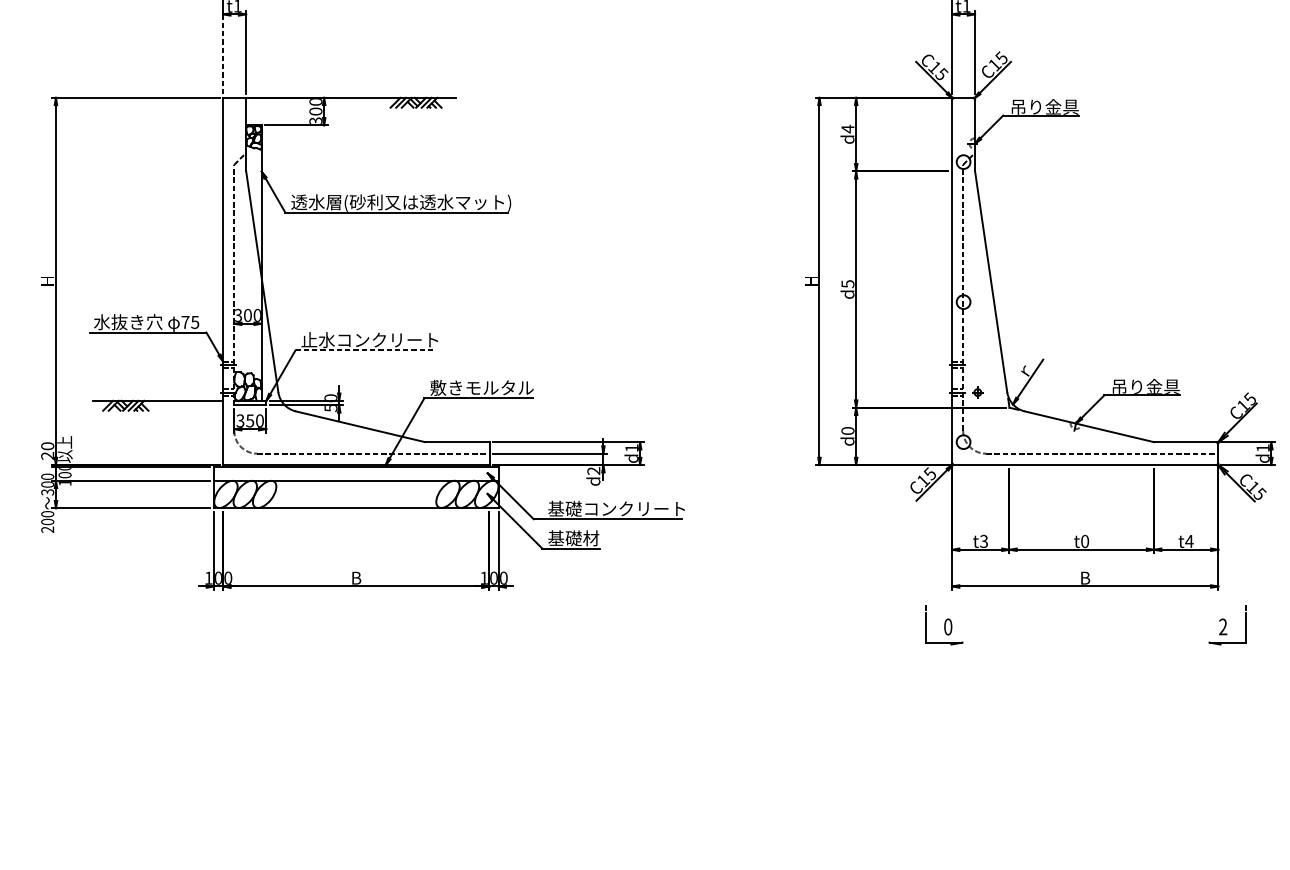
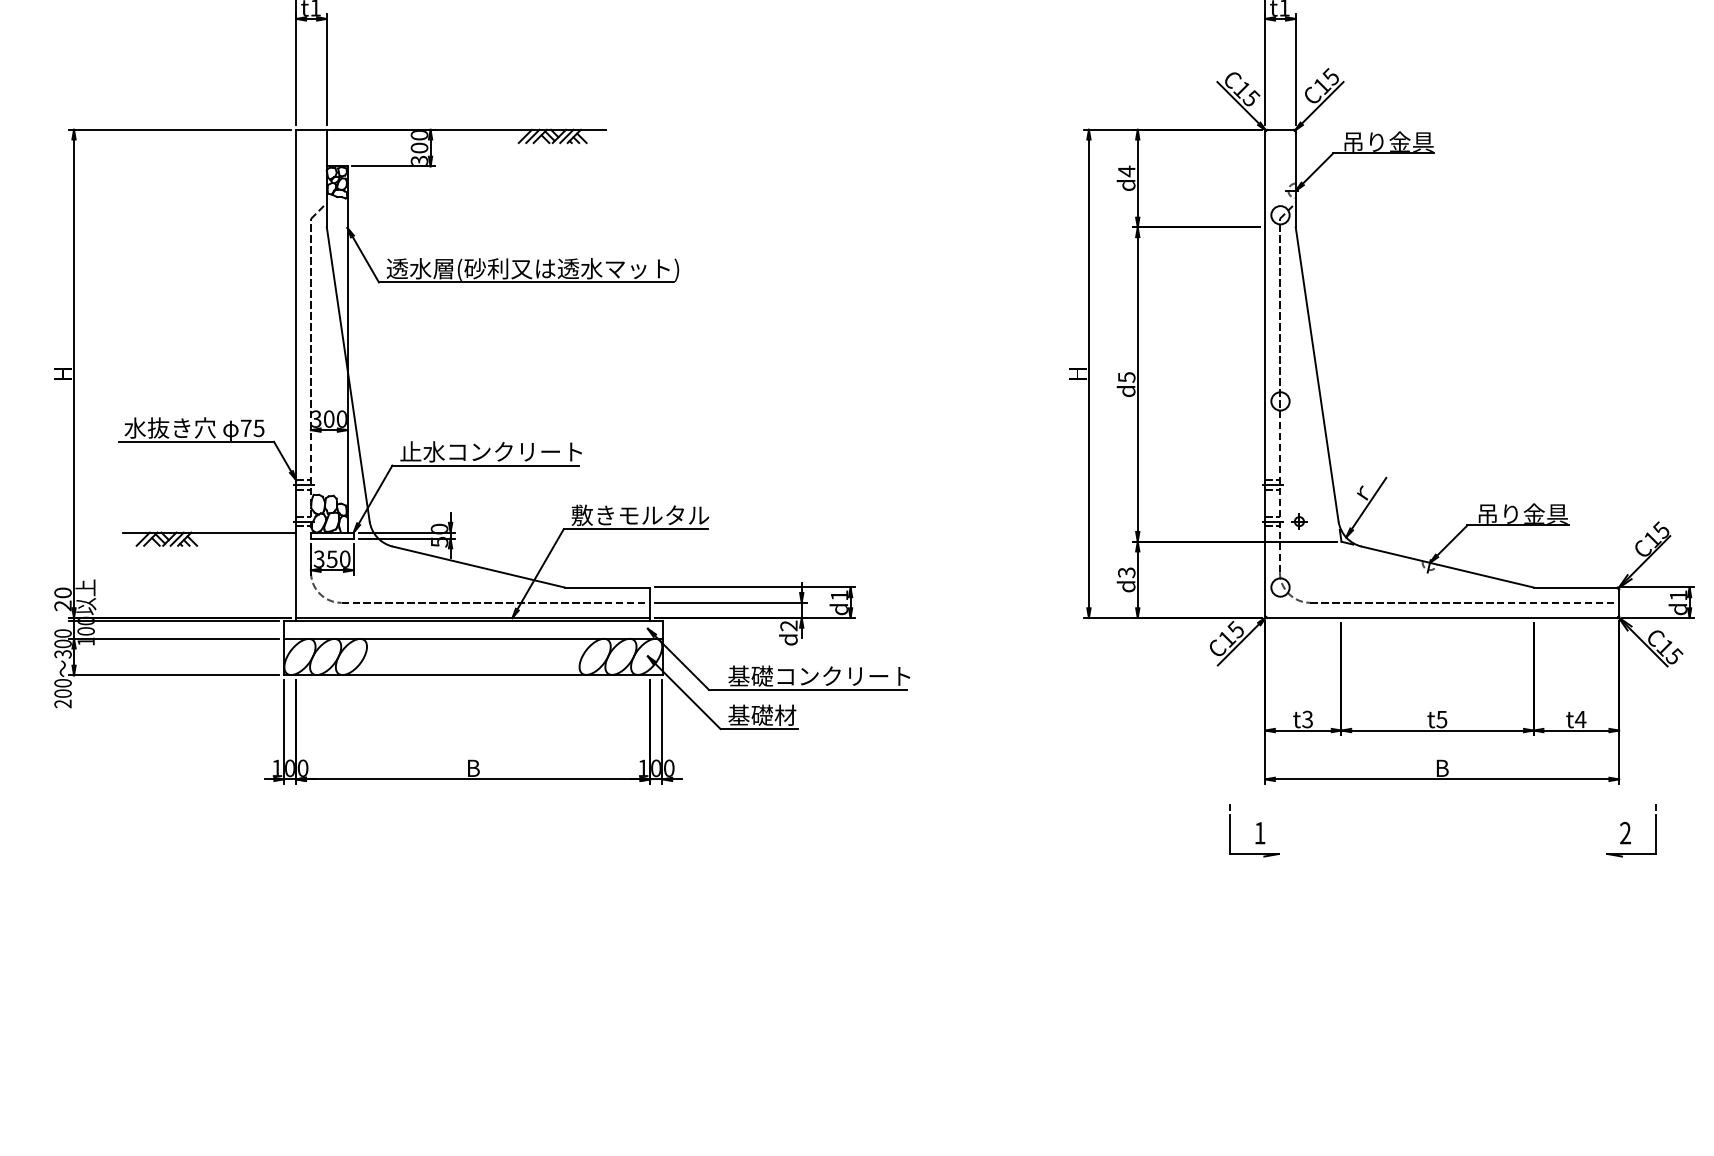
line: (223, 51) -> (296, 68), dashed -> solid
line: (365, 350) -> (485, 465), dashed -> solid
text: (847, 430) -> (1126, 572), d0 -> d3
text: (1084, 541) -> (1441, 719), t0 -> t5
text: (947, 626) -> (1259, 832), 0 -> 1

